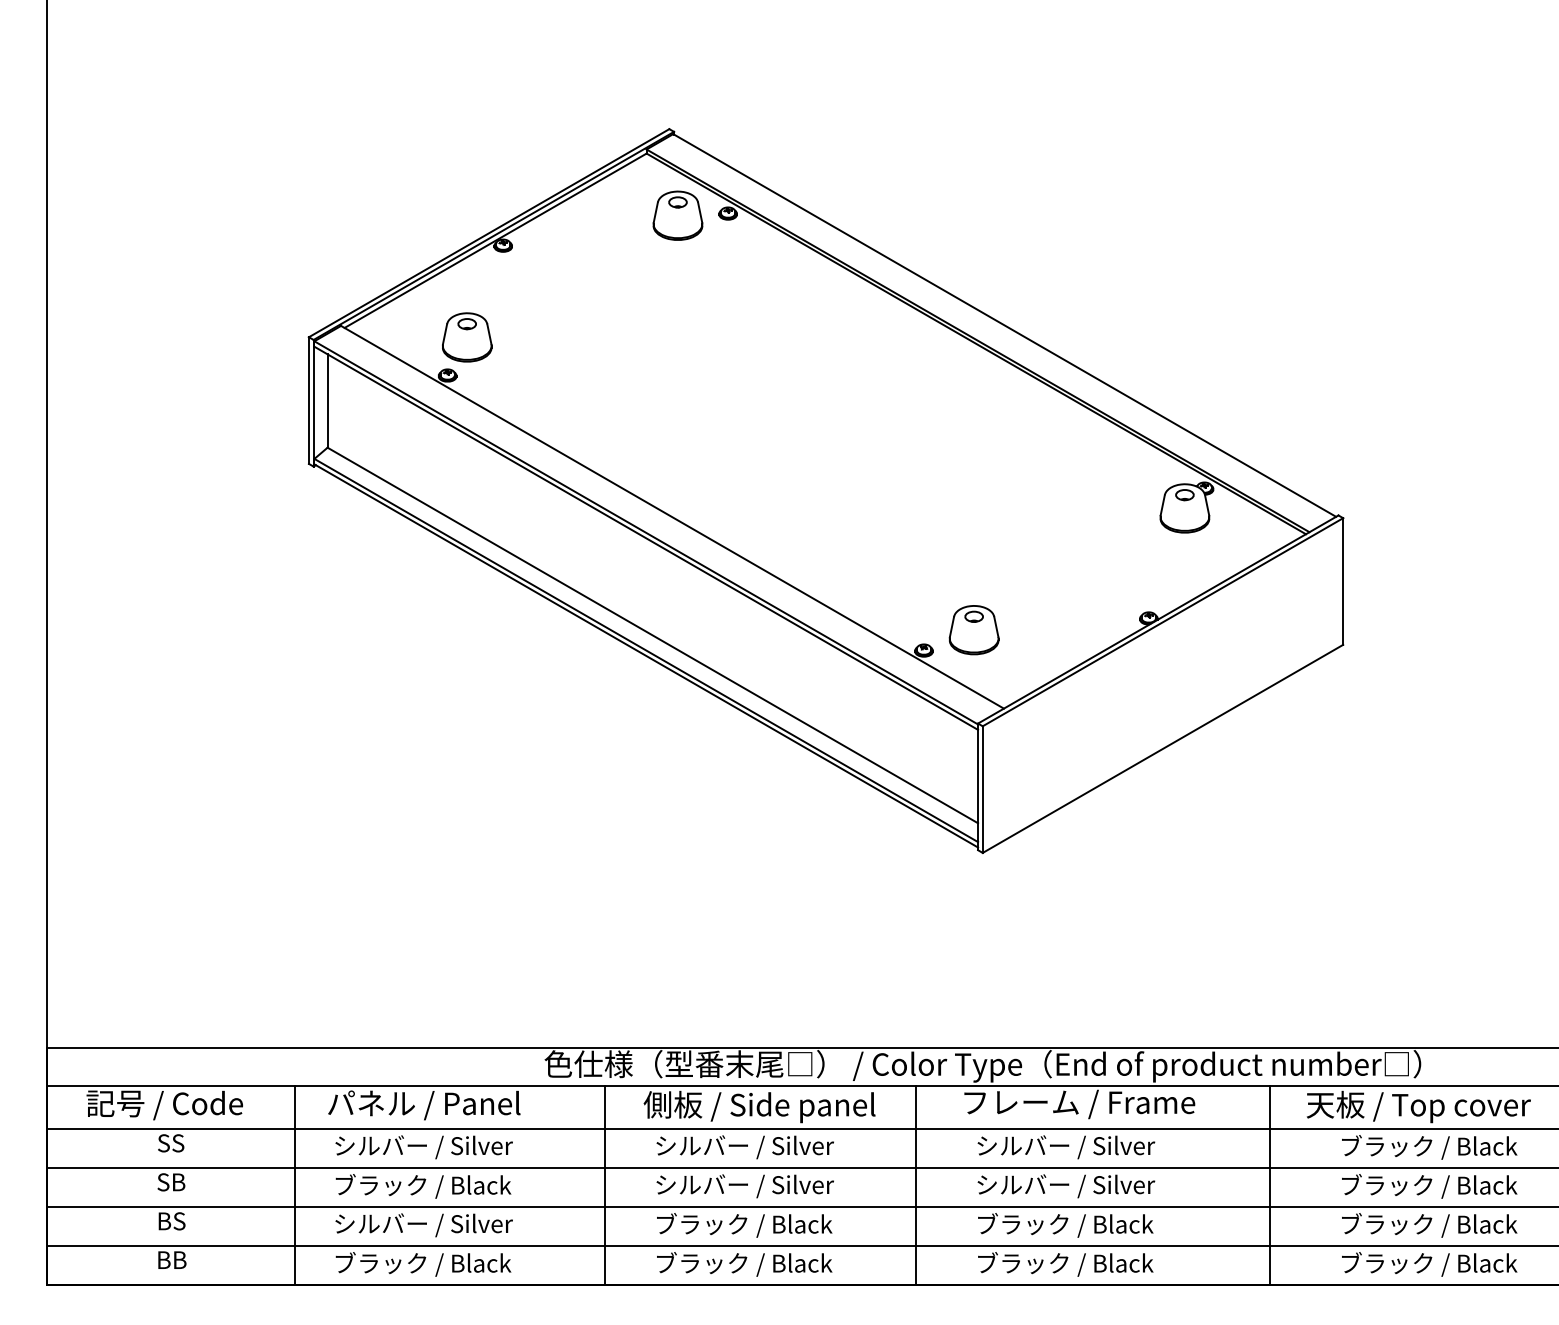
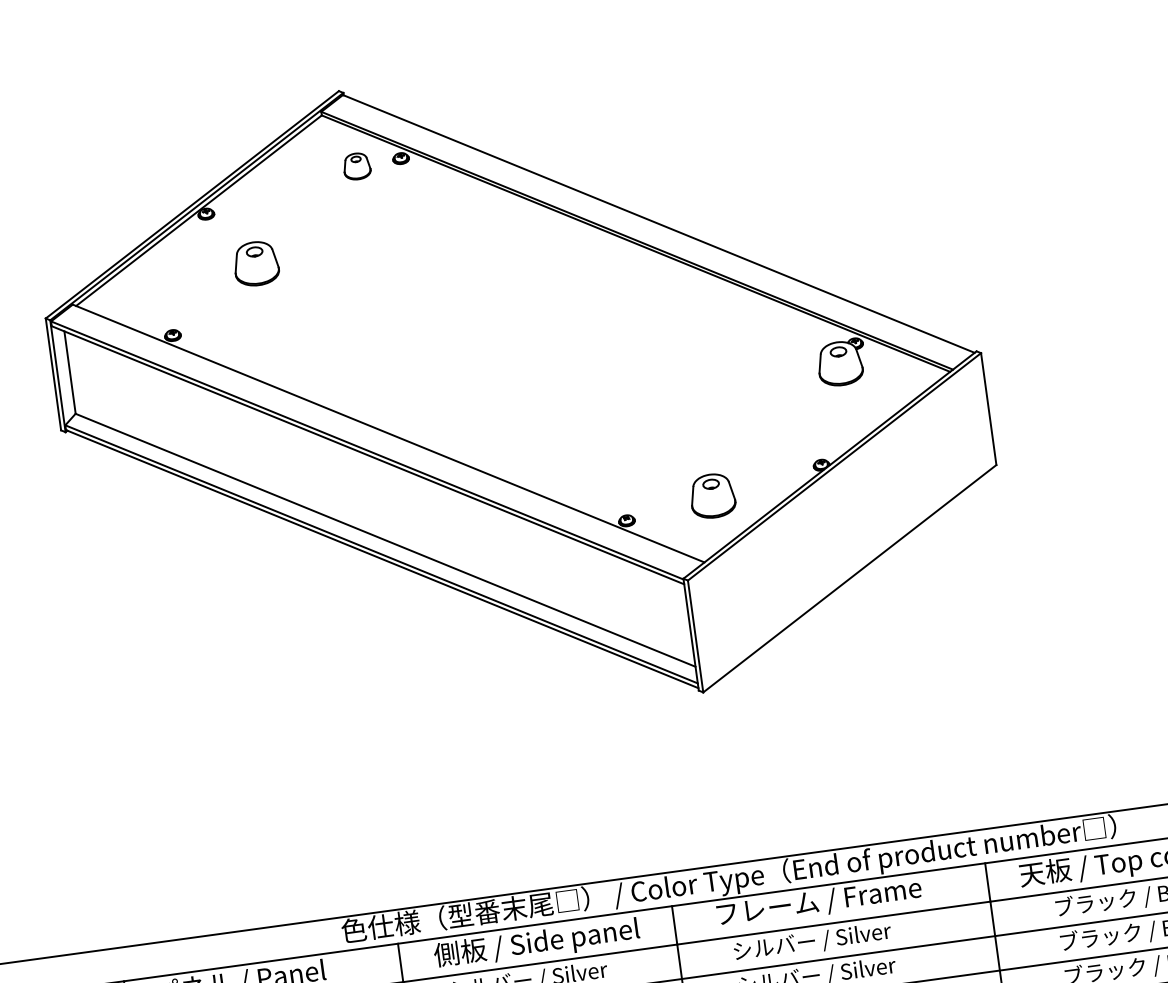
part: (677, 215) -> (356, 166), size x0.6
part: (467, 337) -> (256, 263), moved
part: (973, 630) -> (712, 496), moved

